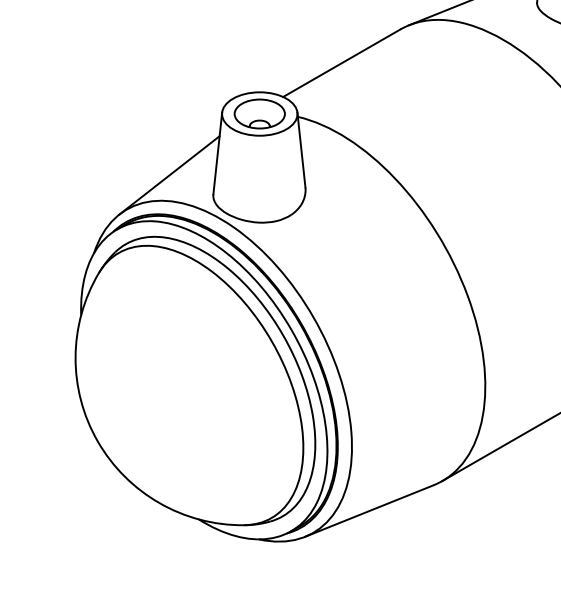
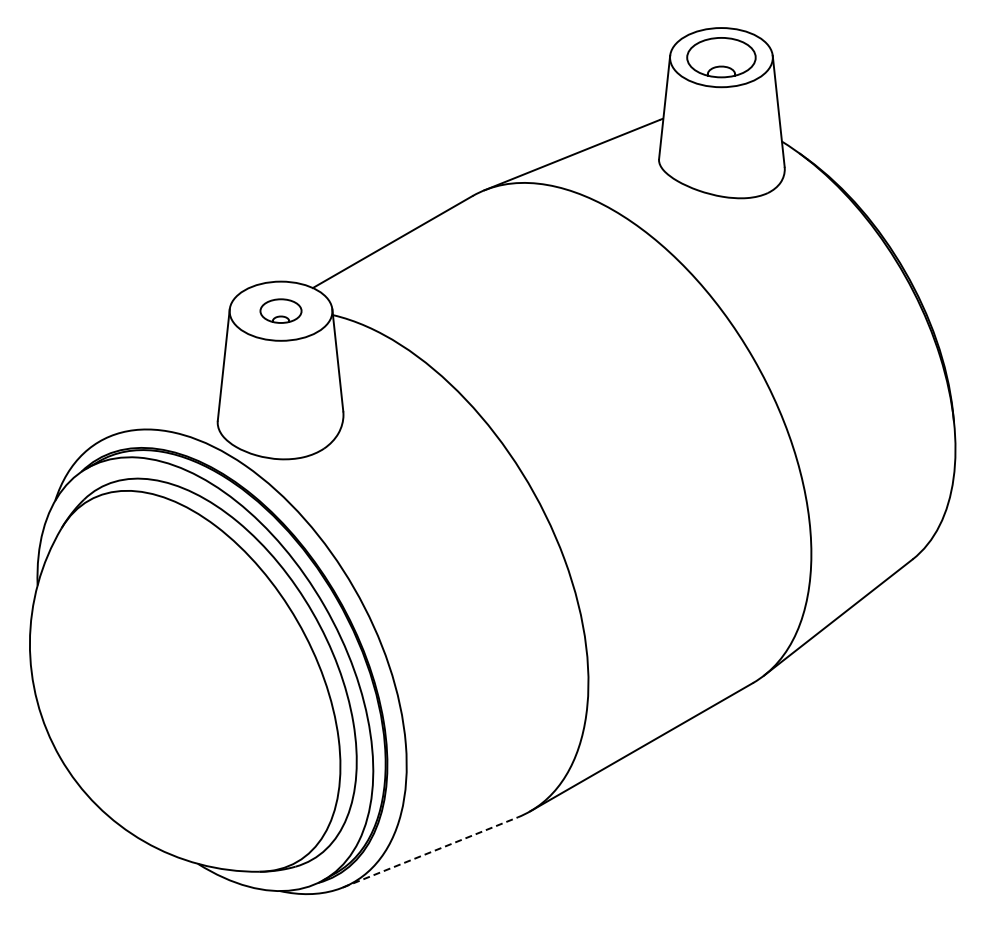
part: (259, 113) -> (280, 310), size x0.6
line: (169, 175) -> (157, 394), removed
line: (369, 511) -> (430, 852), solid -> dashed

